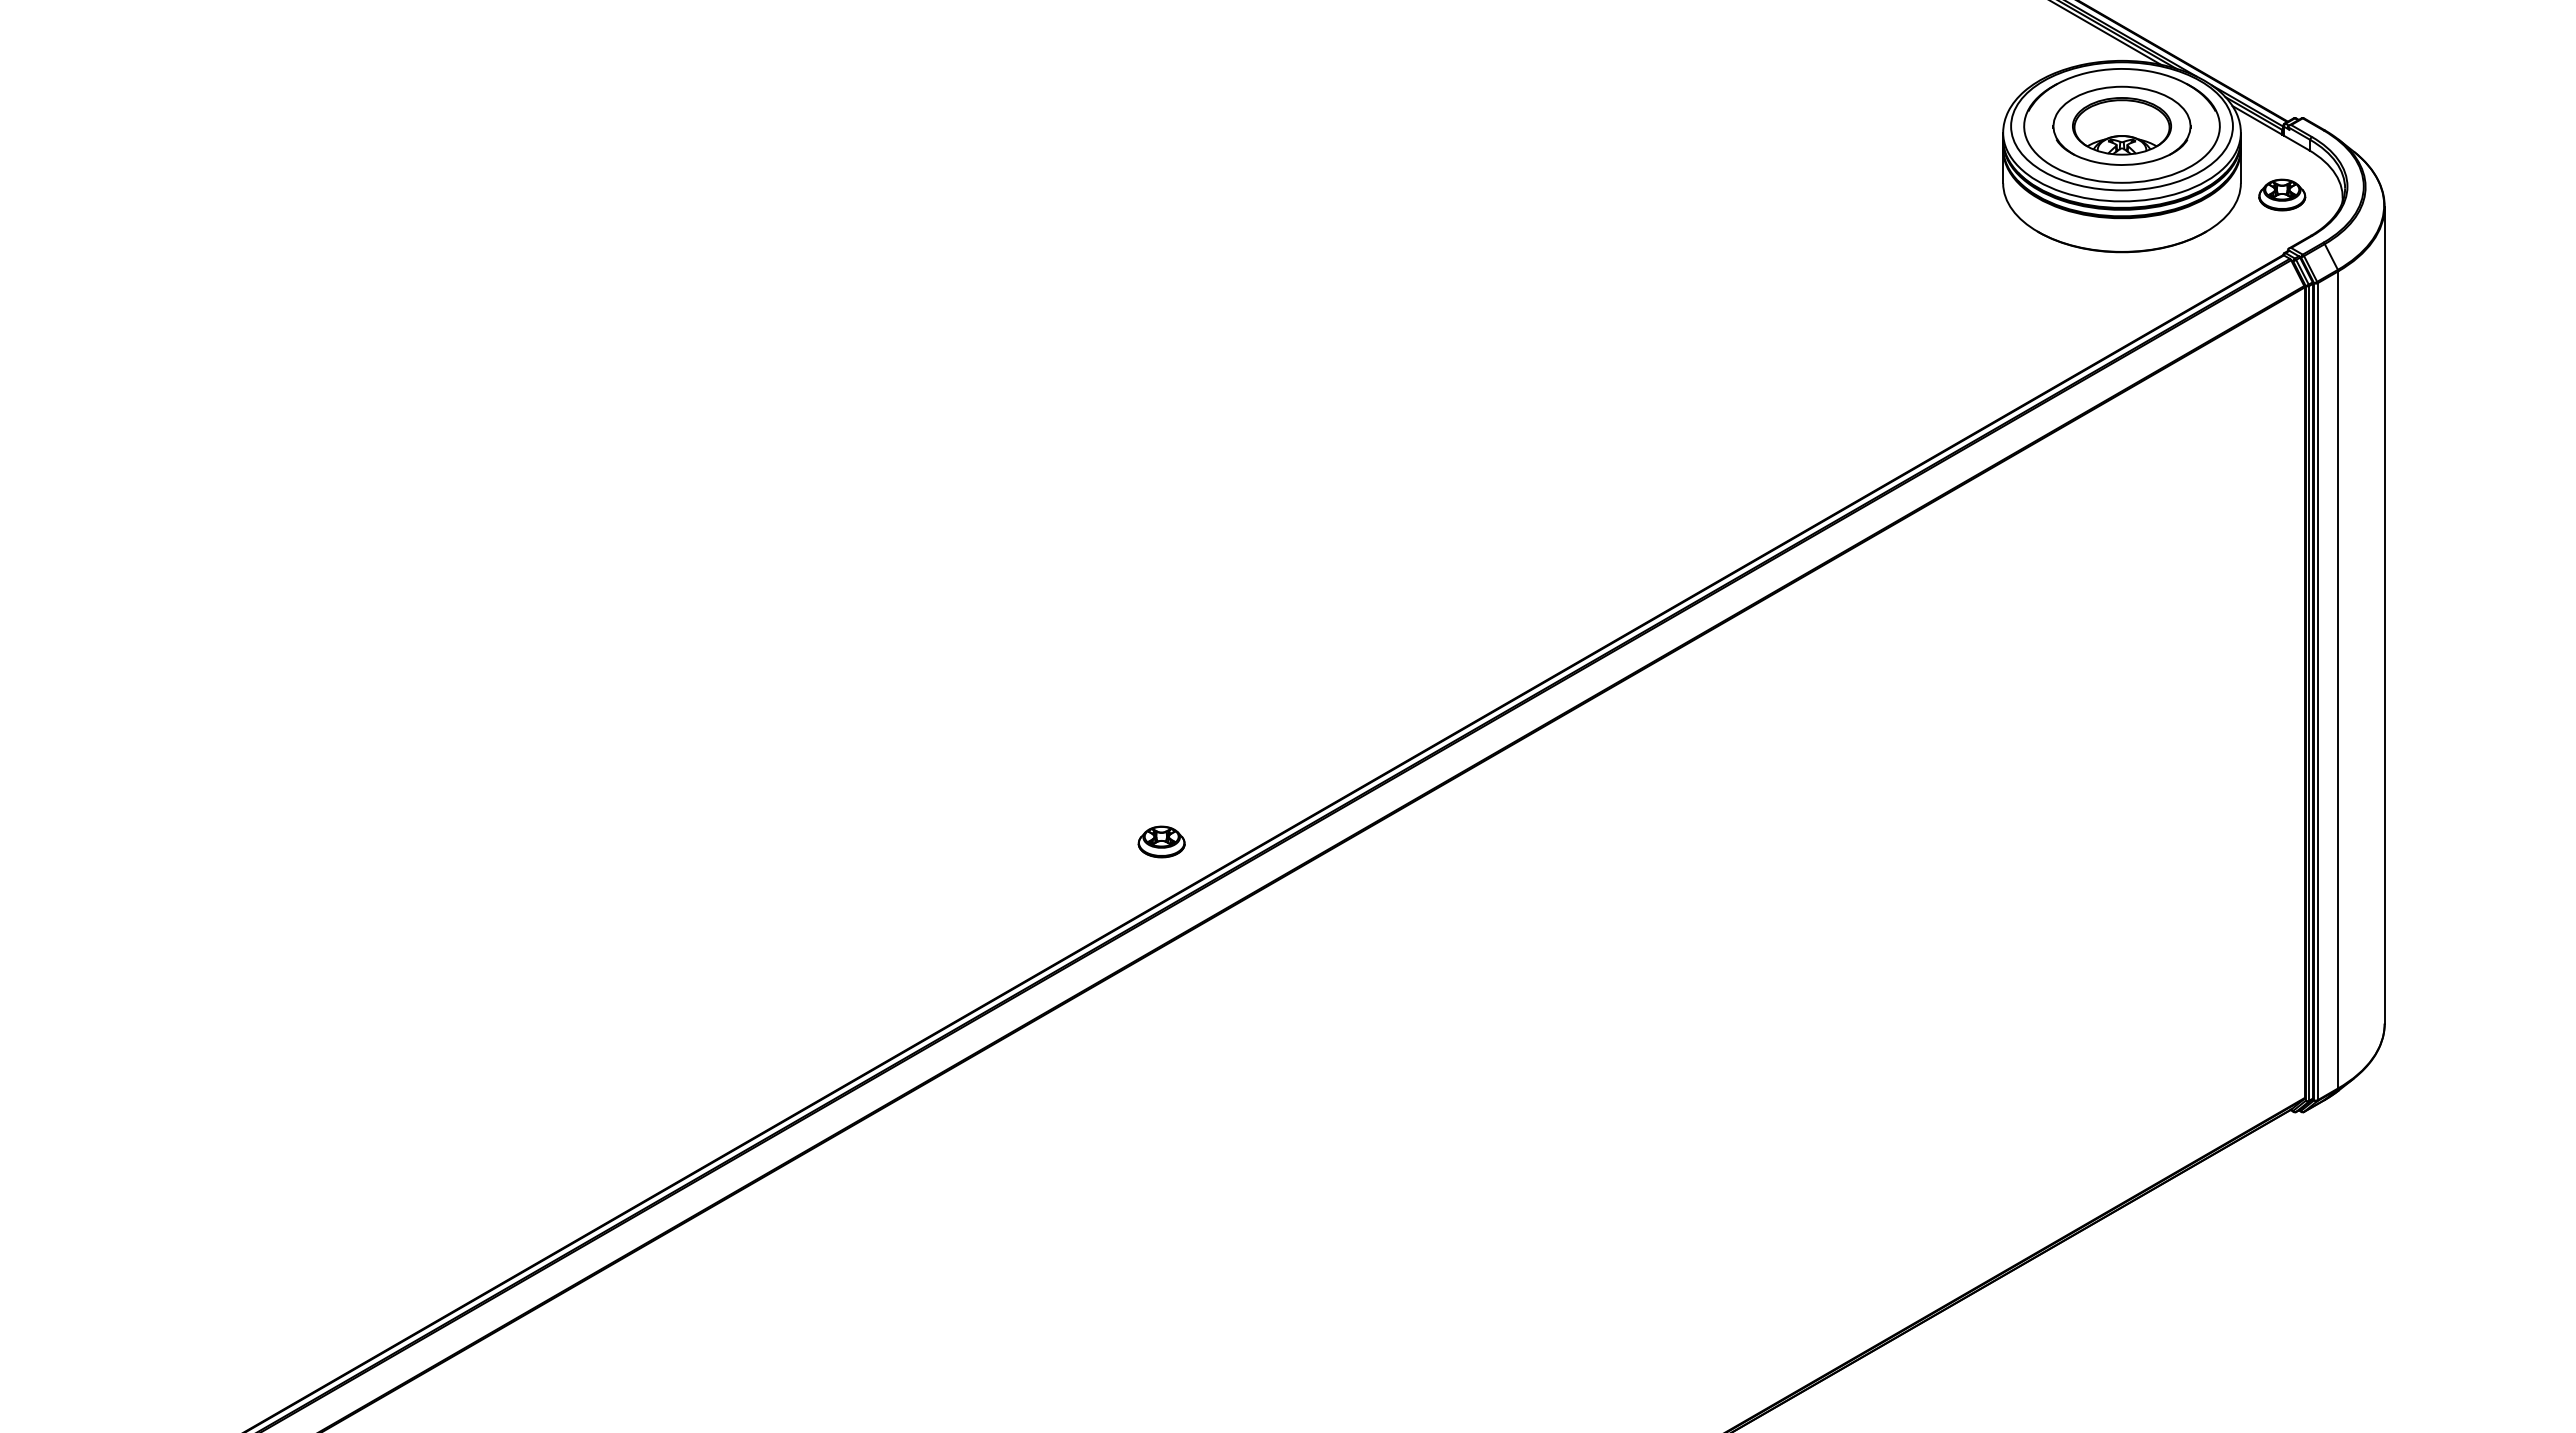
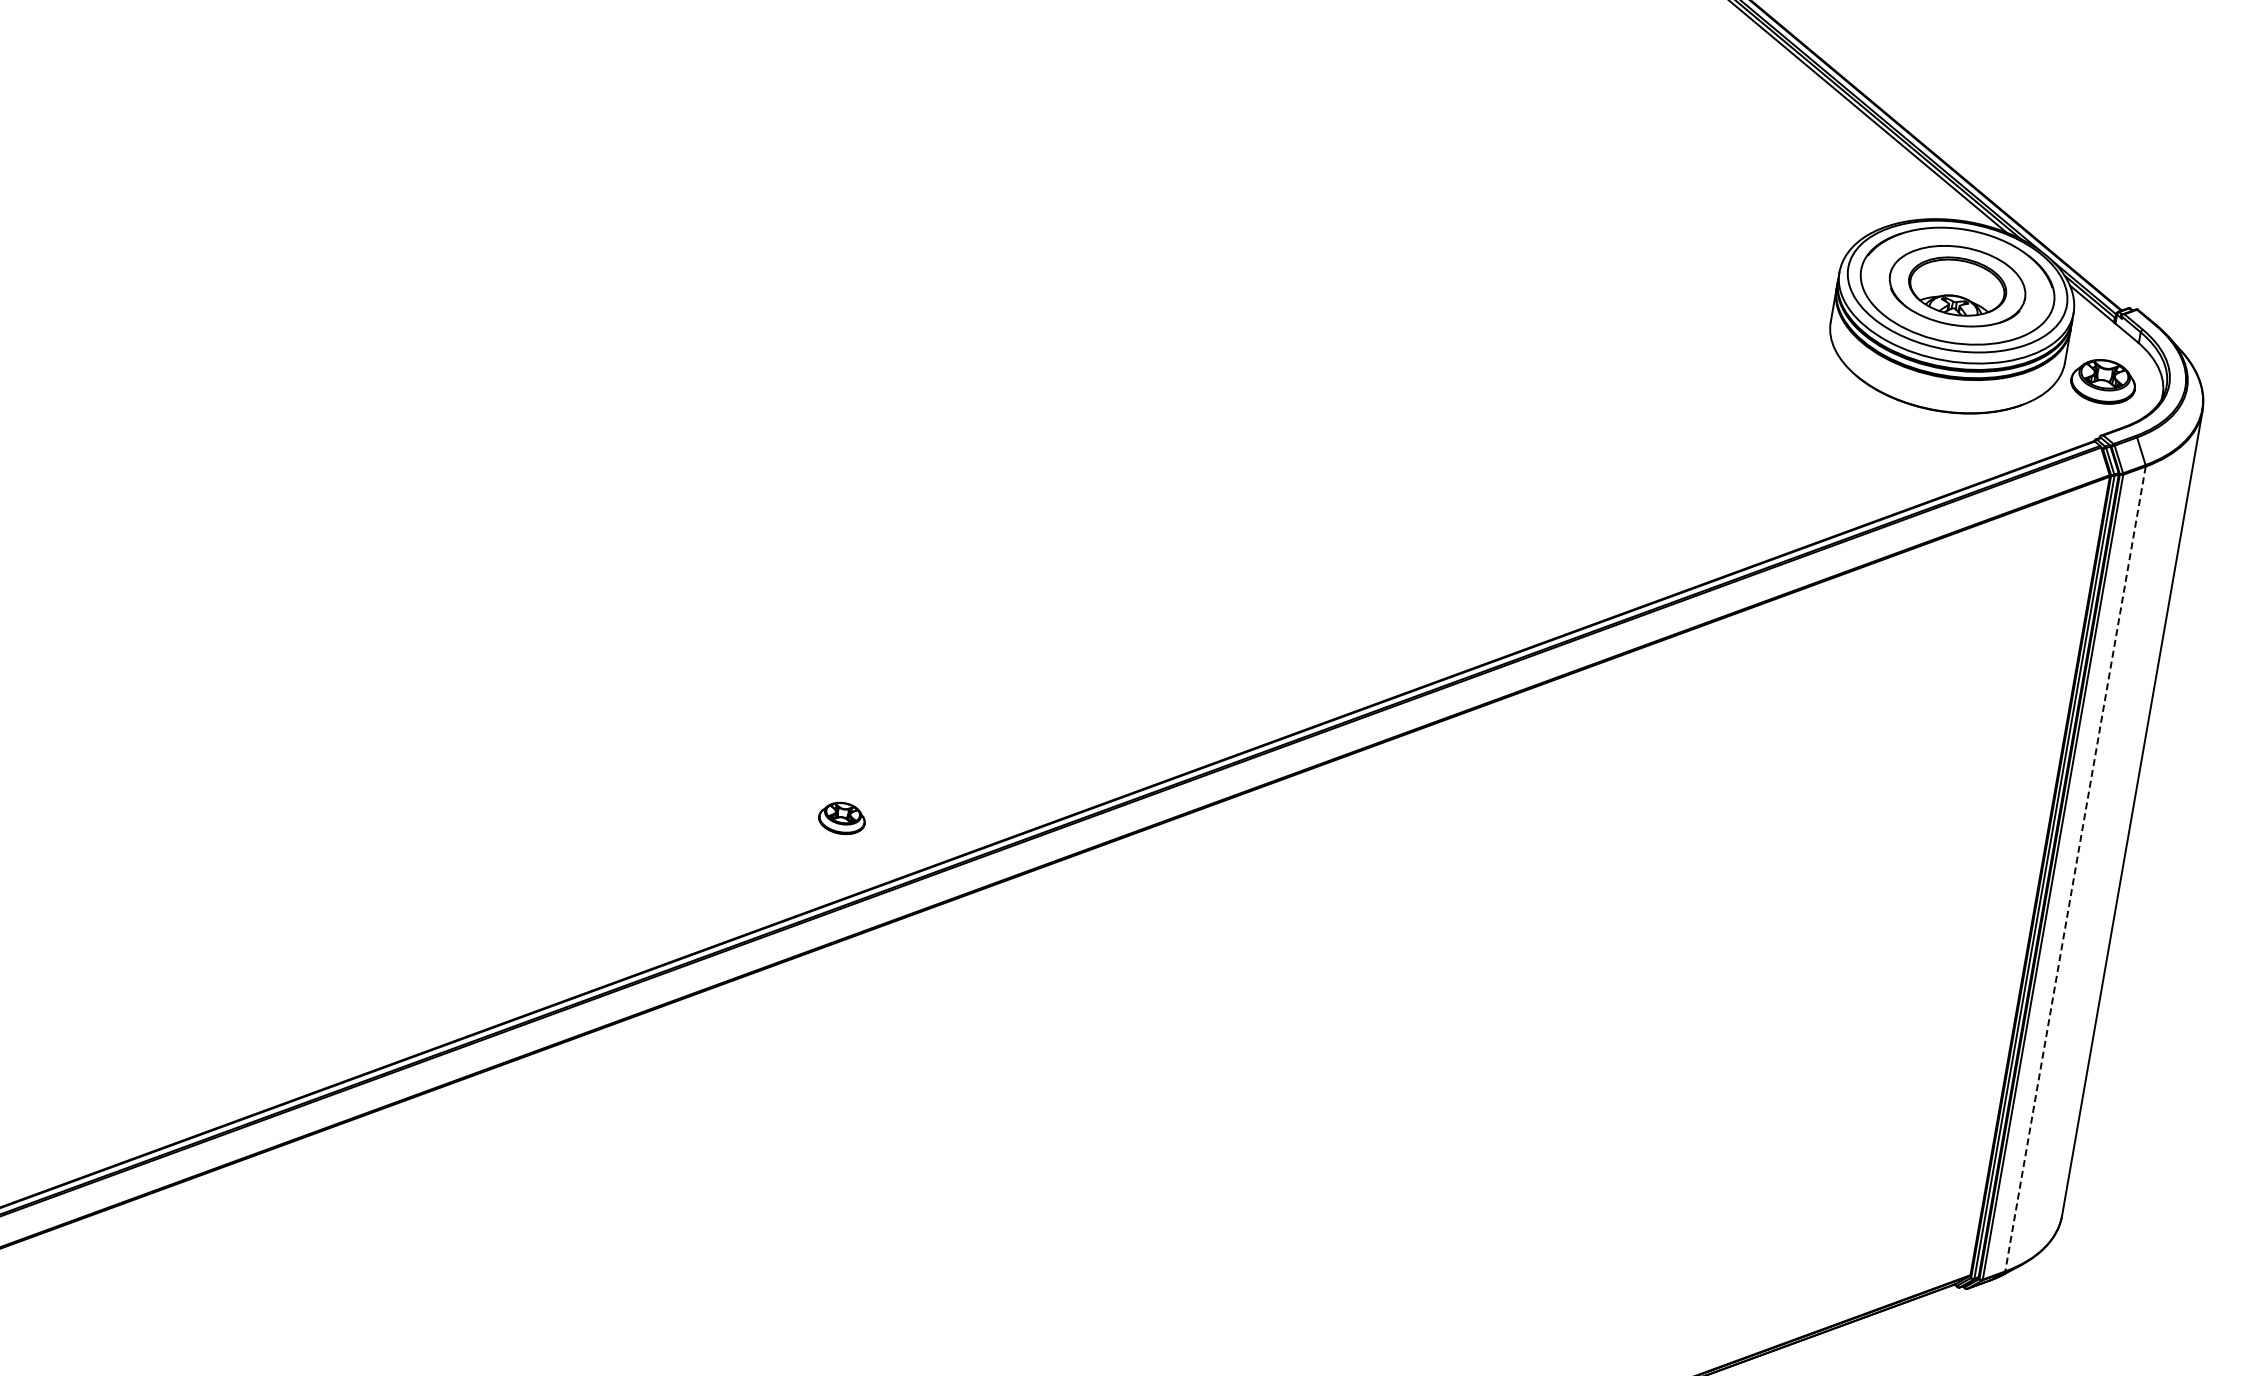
part: (2282, 194) -> (2103, 381), size x1.4
line: (2338, 679) -> (2075, 868), solid -> dashed
part: (1161, 841) -> (842, 817), moved

